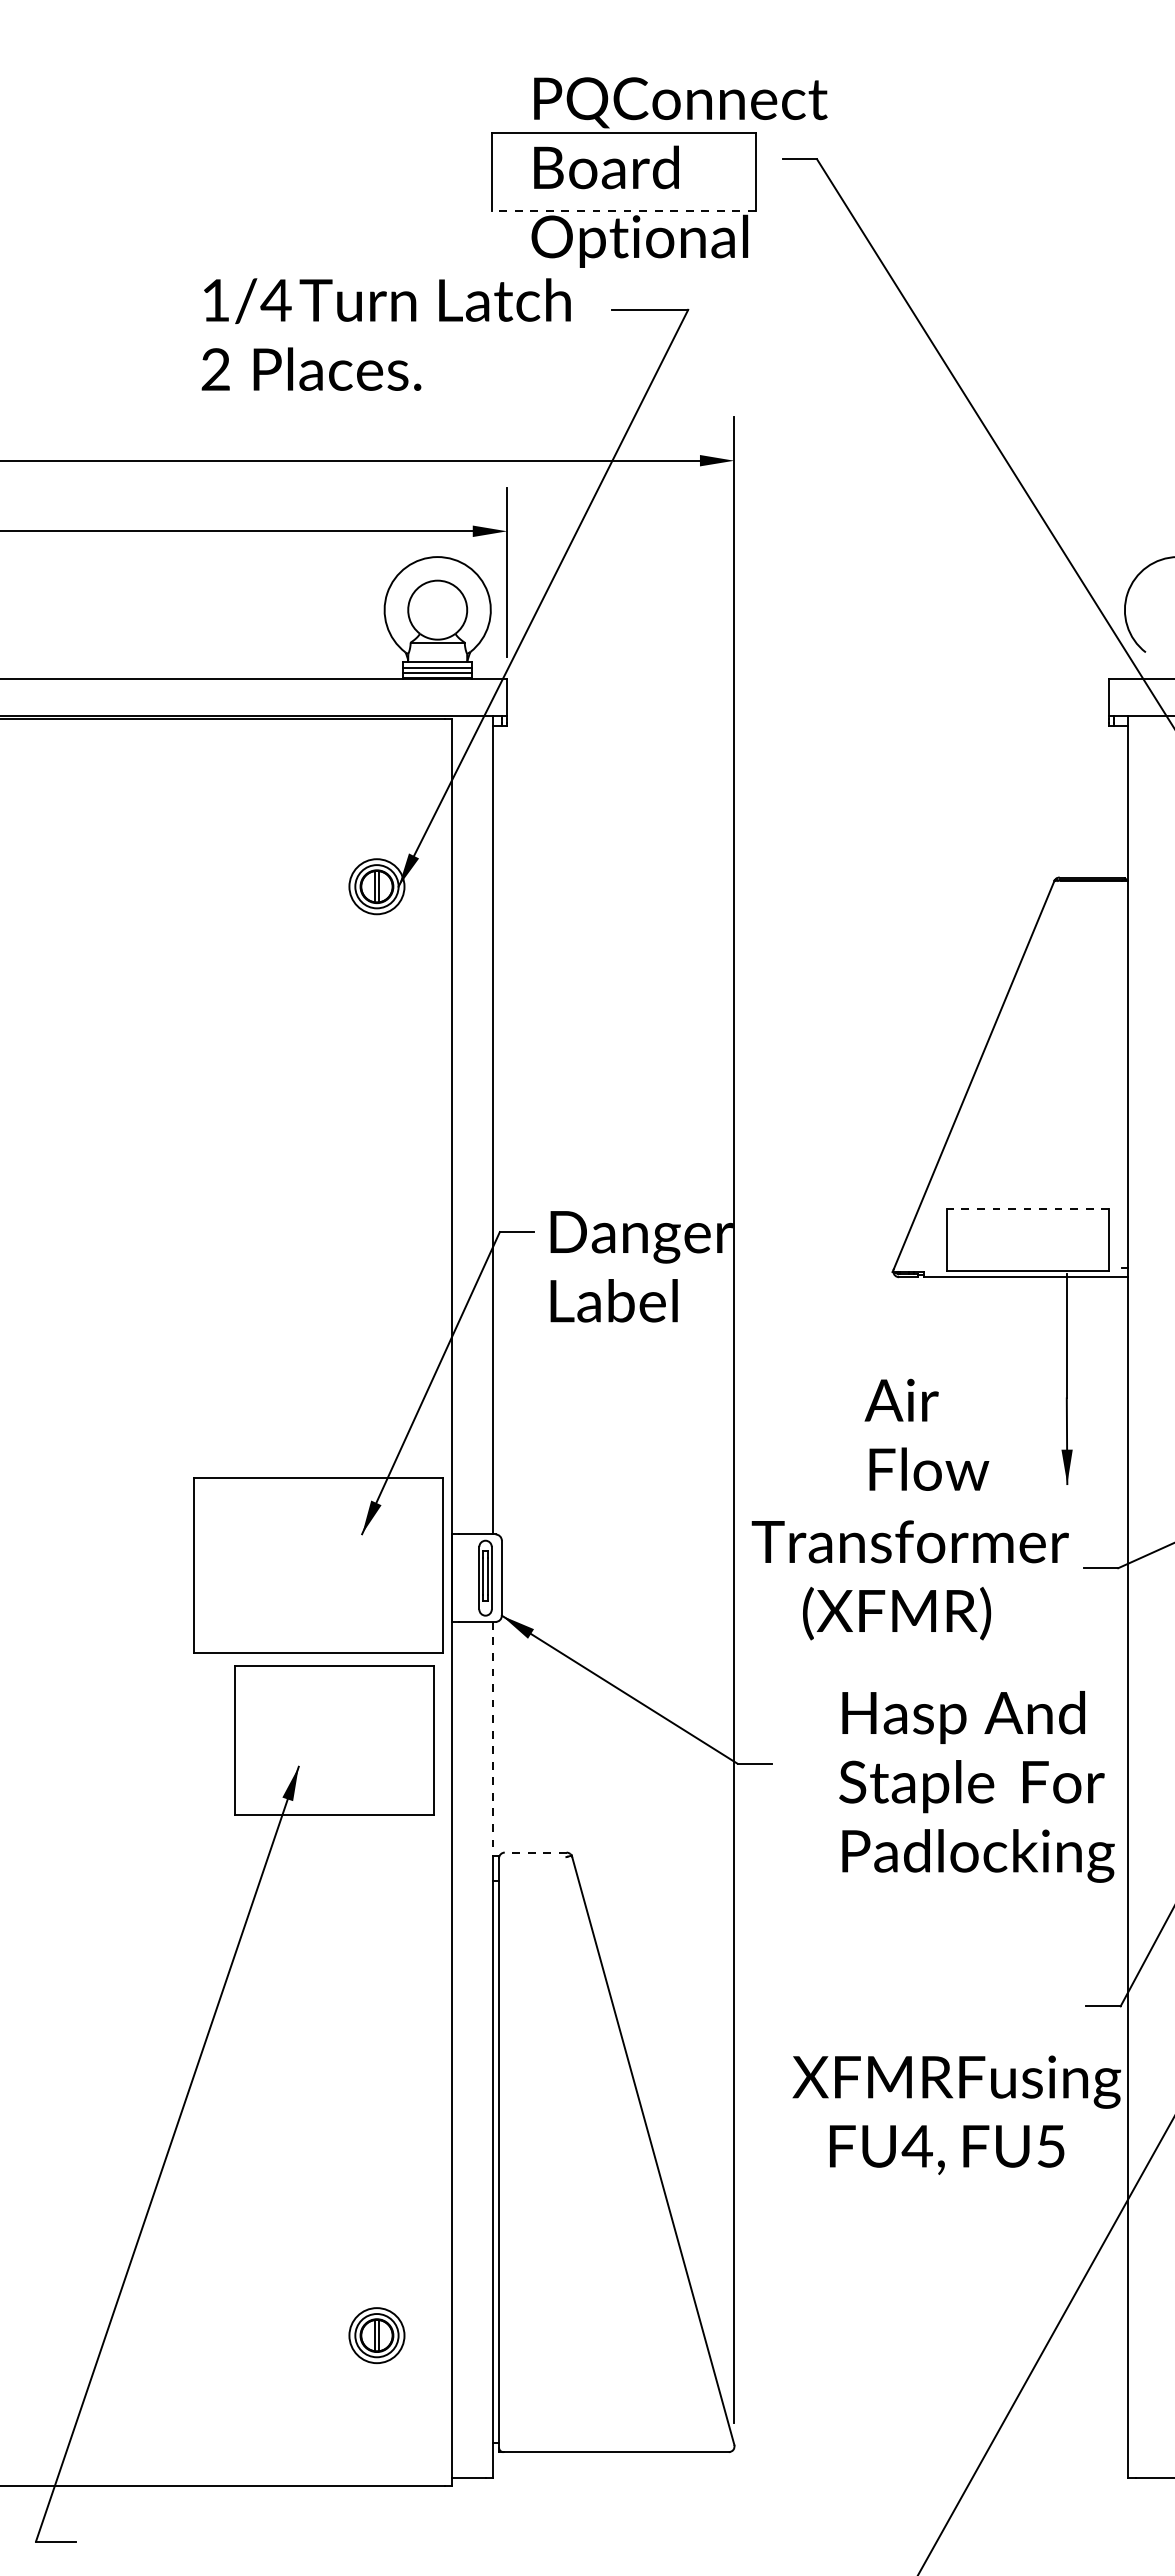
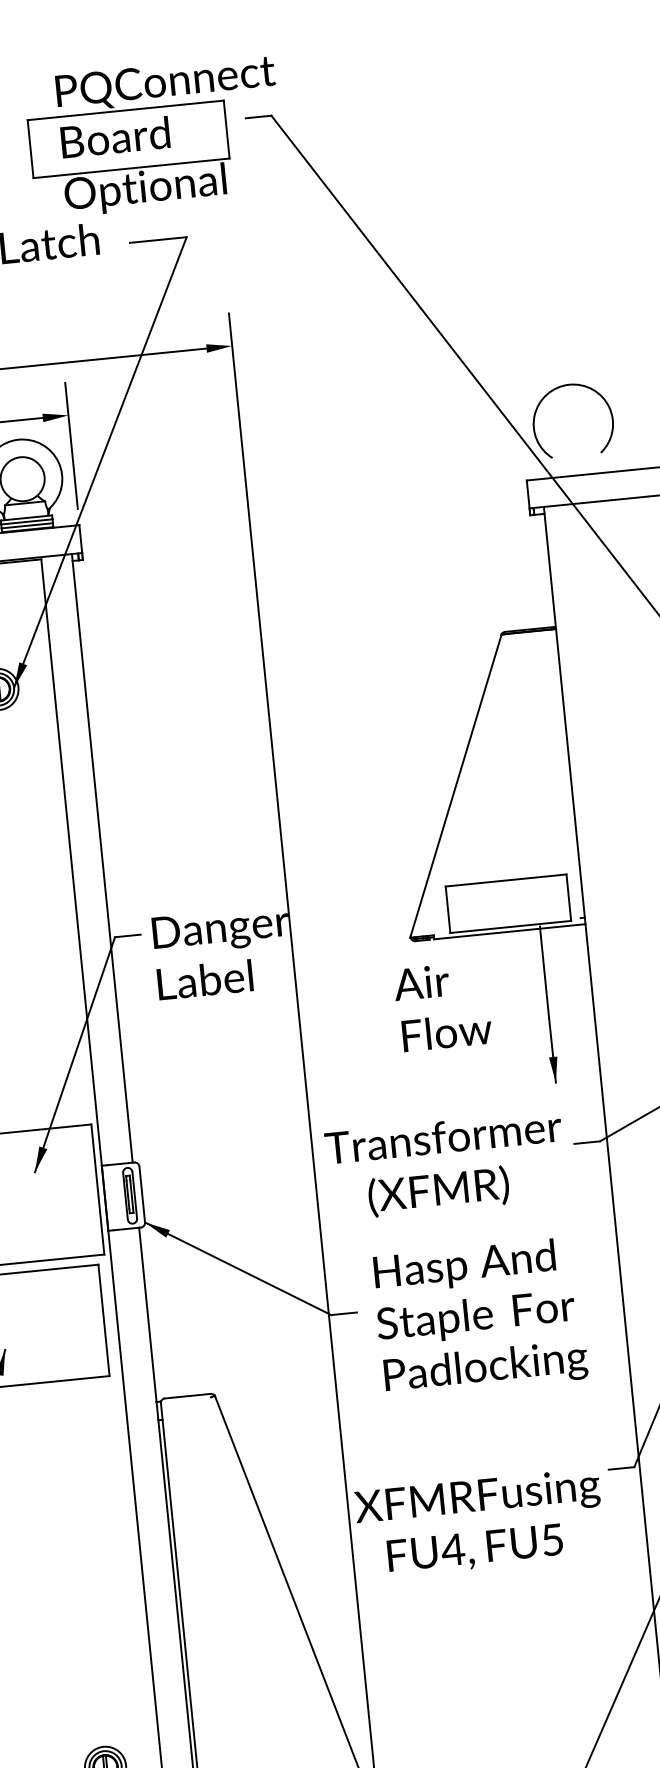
line: (623, 210) -> (131, 168), dashed -> solid
line: (1027, 1208) -> (505, 880), dashed -> solid
text: (926, 1434) -> (442, 1006), moved
line: (493, 1739) -> (147, 1315), dashed -> solid
text: (976, 1786) -> (479, 1317), moved
line: (535, 1852) -> (187, 1396), dashed -> solid
text: (956, 2114) -> (479, 1523), moved

